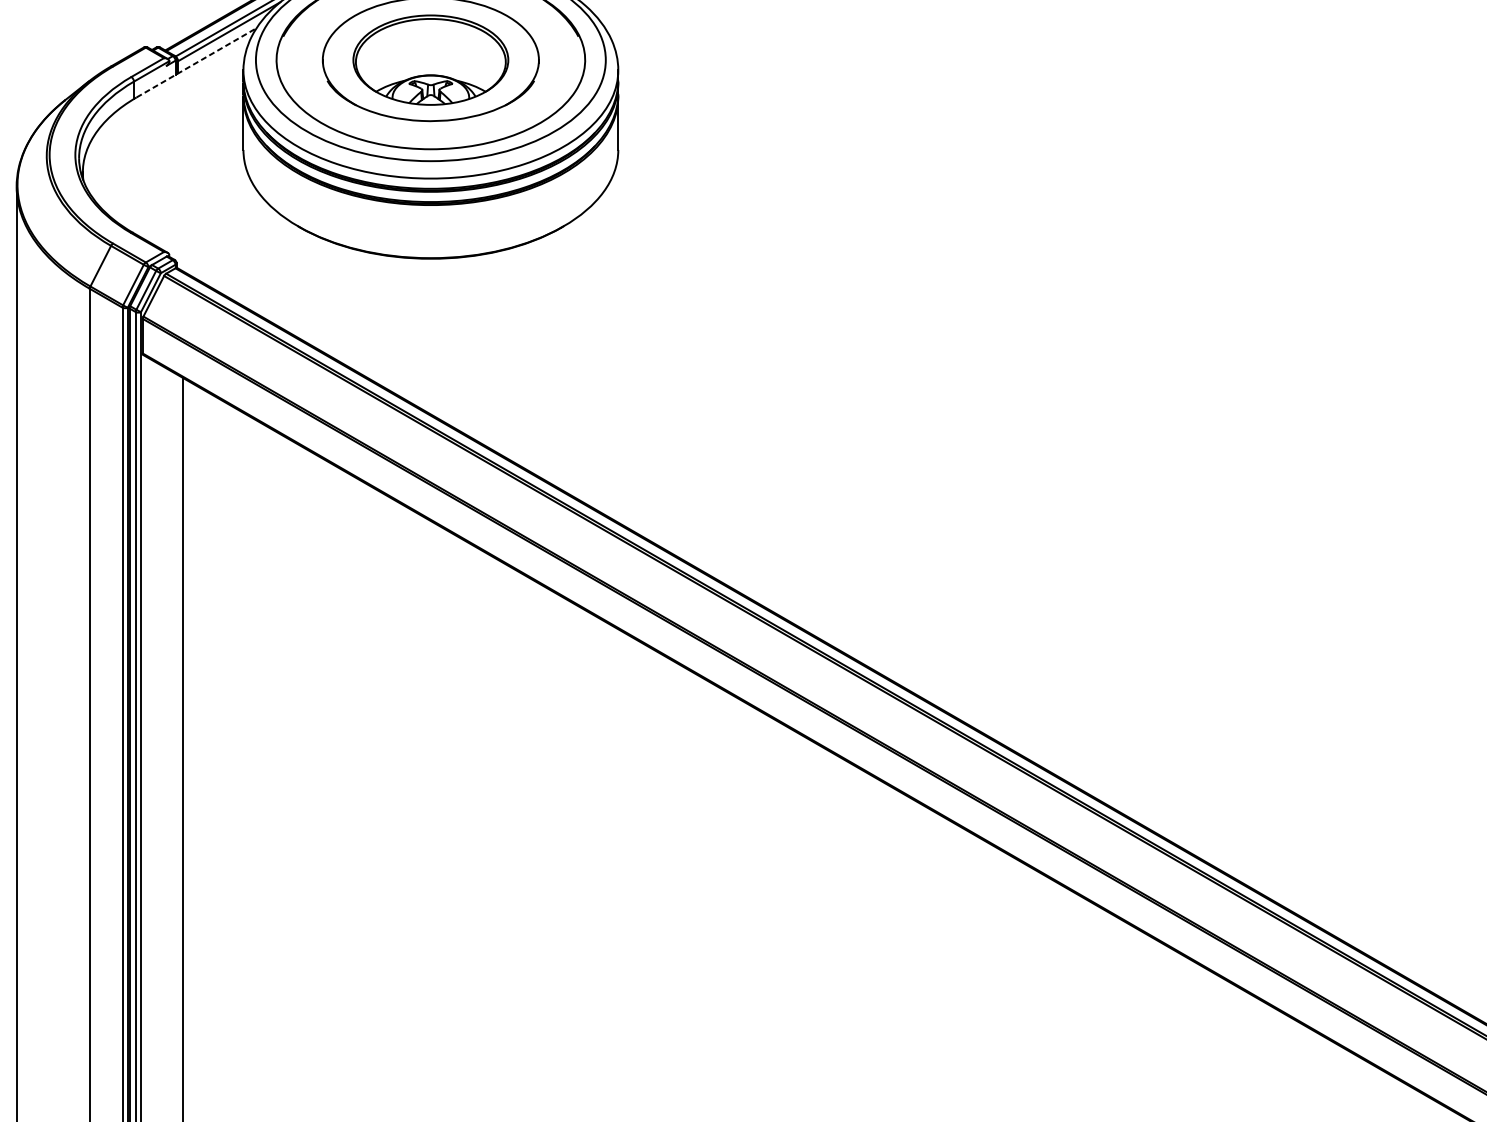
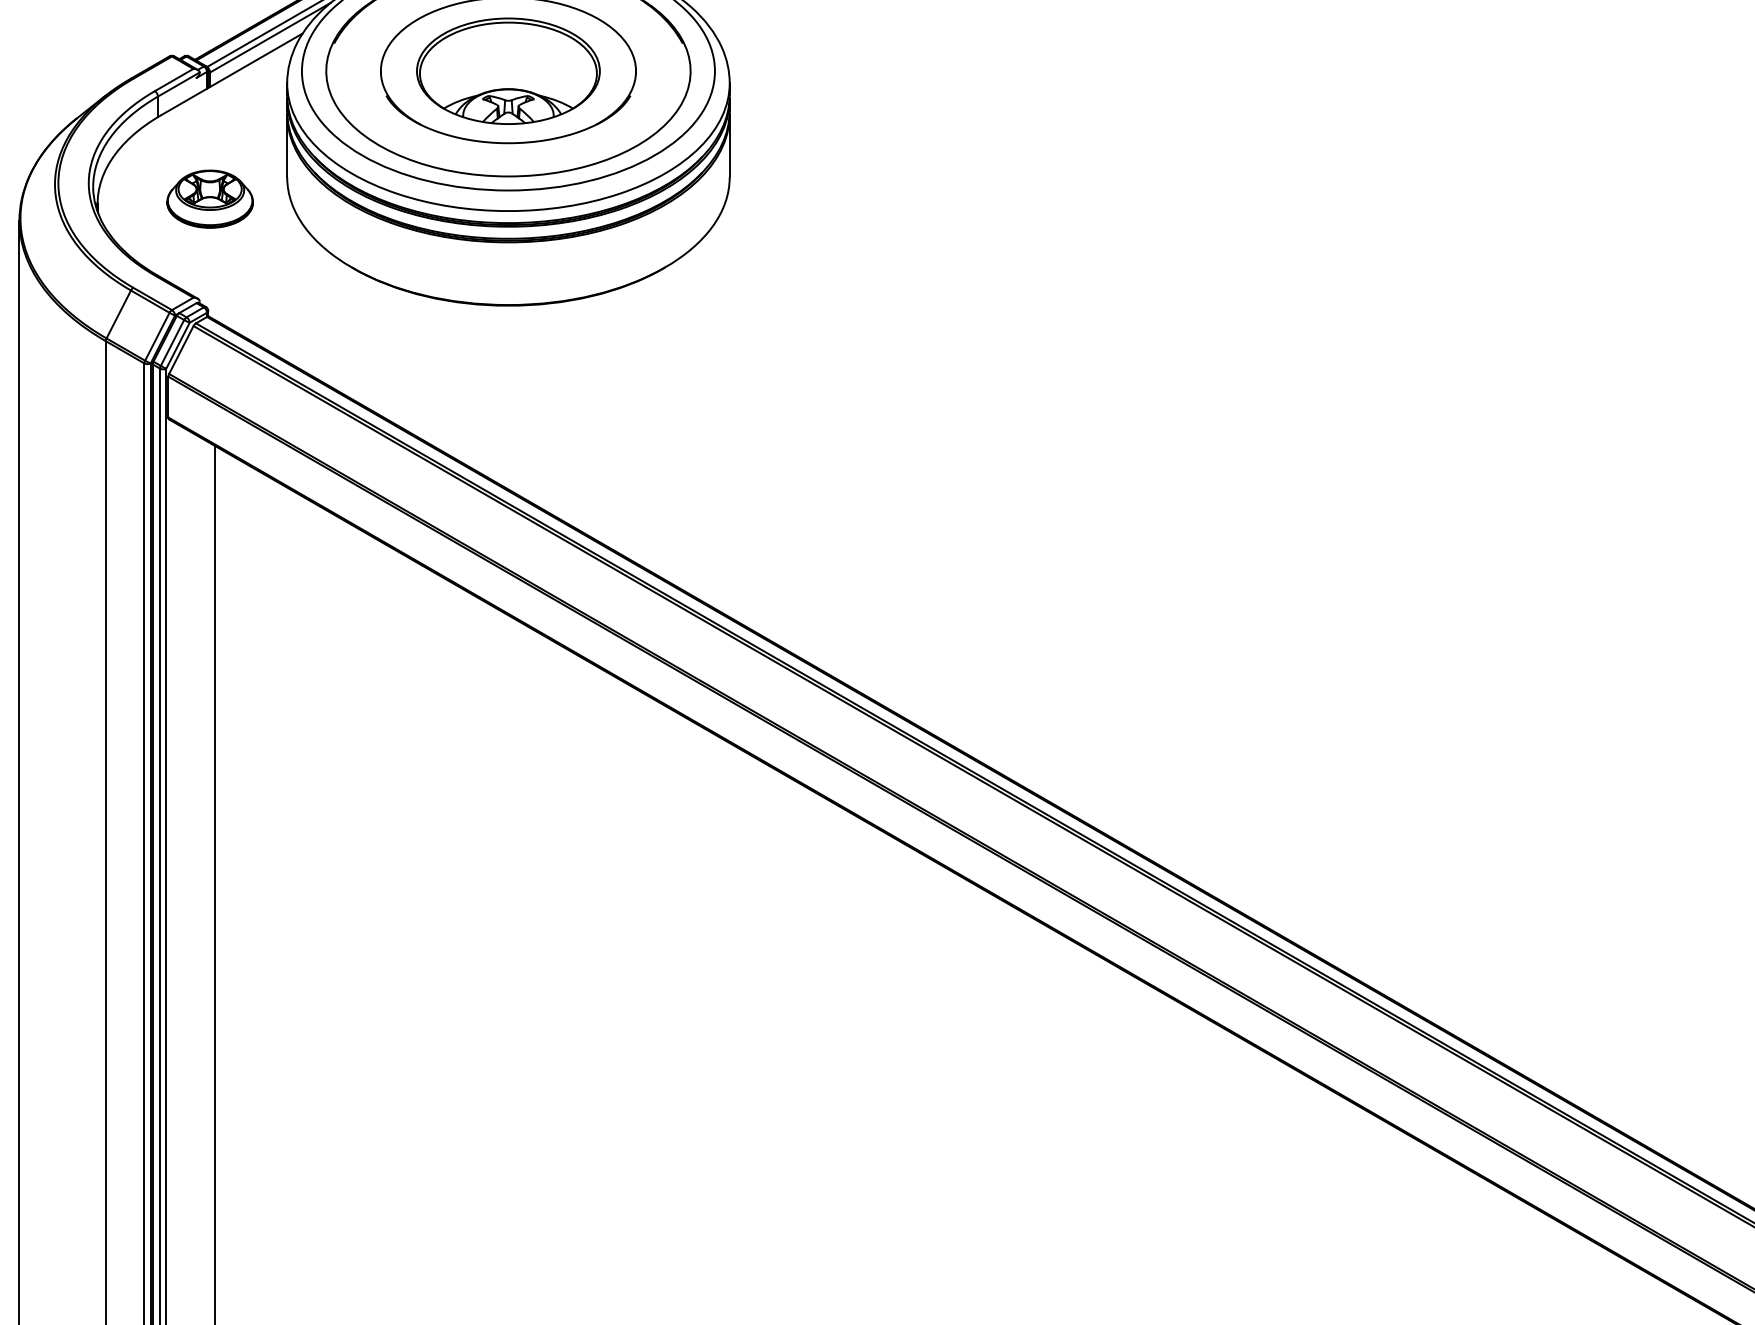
line: (196, 62) -> (231, 74), dashed -> solid
part: (177, 167) -> (209, 198), added

